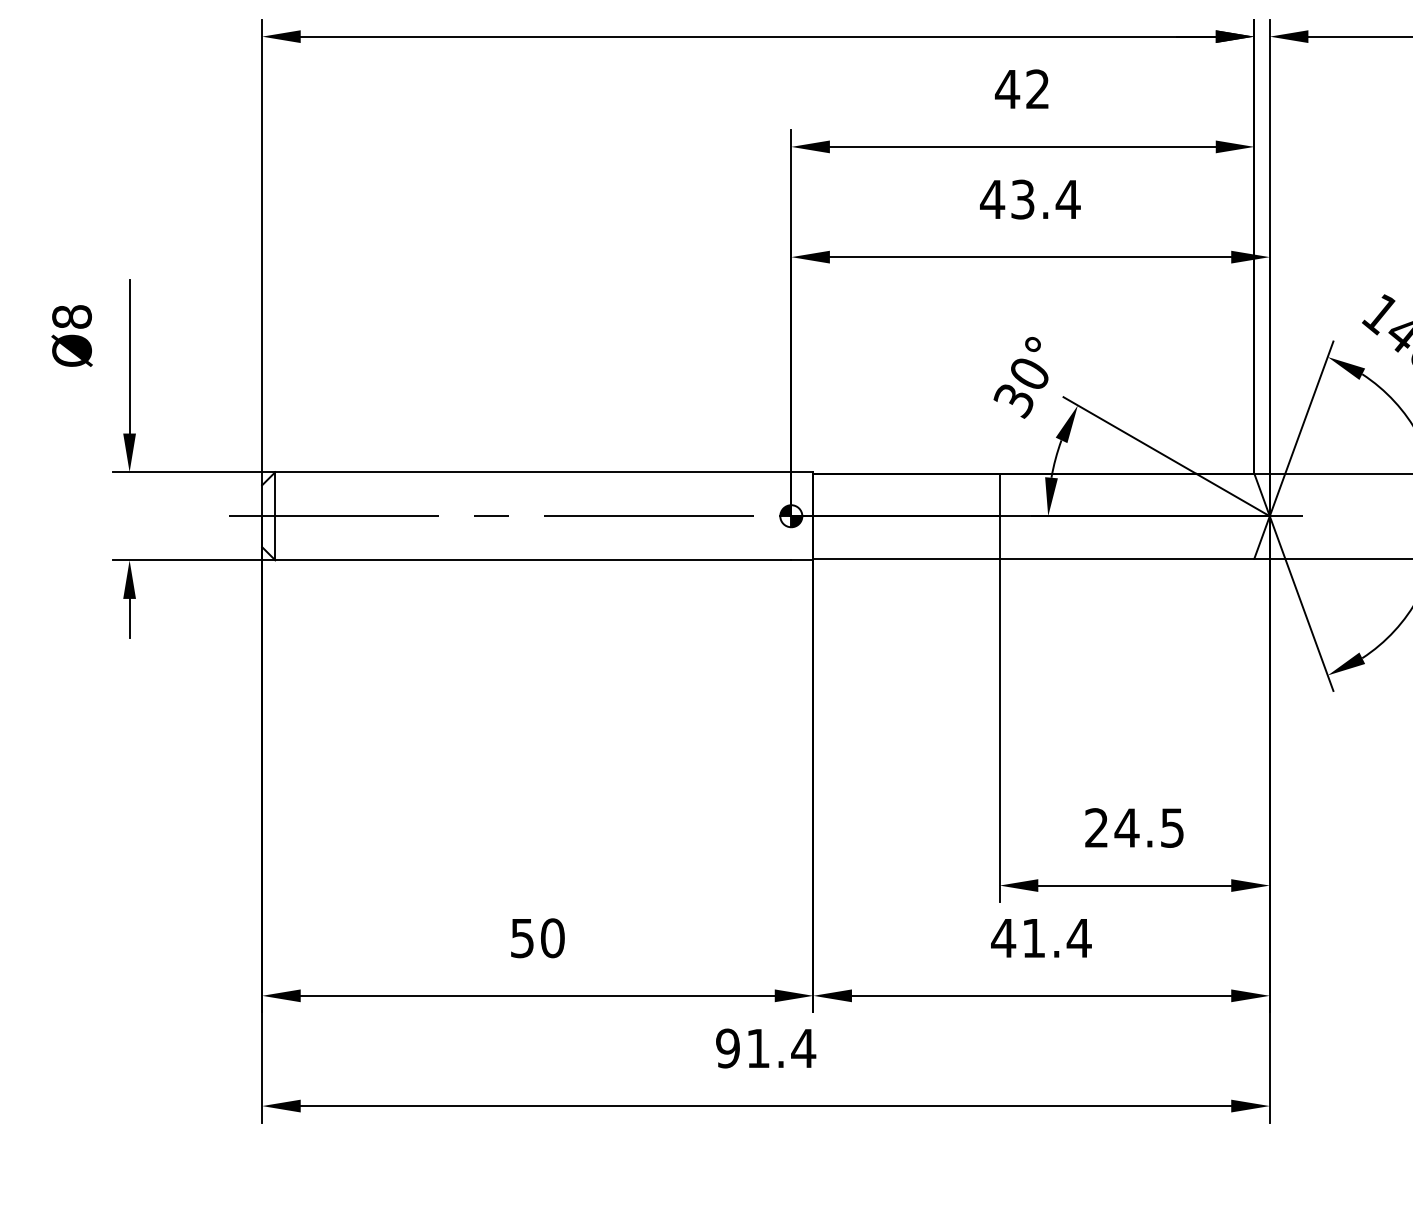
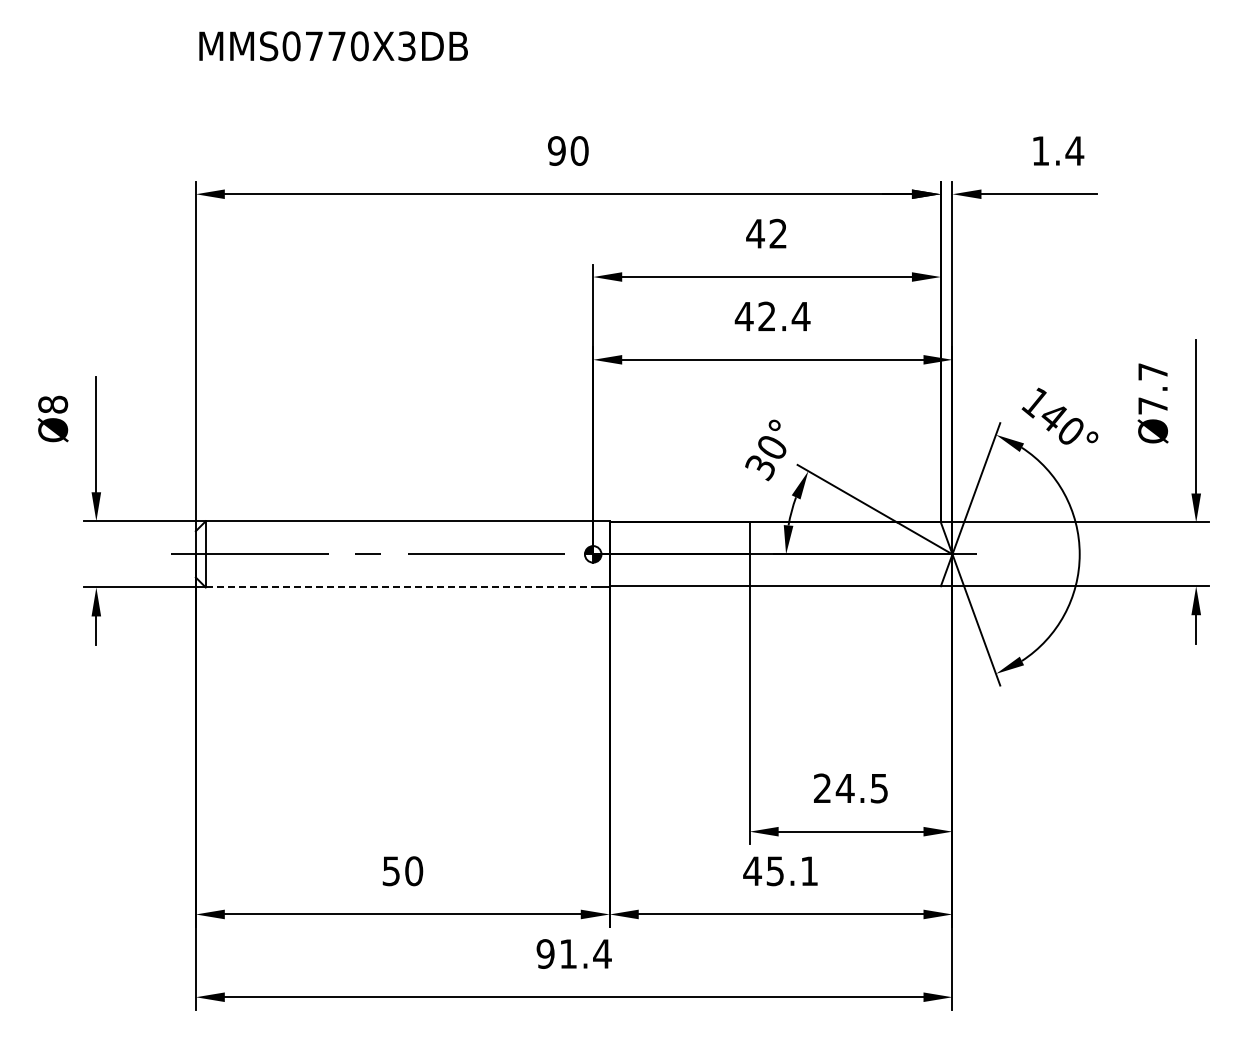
text: (1022, 199) -> (766, 316), 43.4 -> 42.4
line: (533, 560) -> (399, 587), solid -> dashed
text: (1056, 938) -> (792, 871), 41.4 -> 45.1

